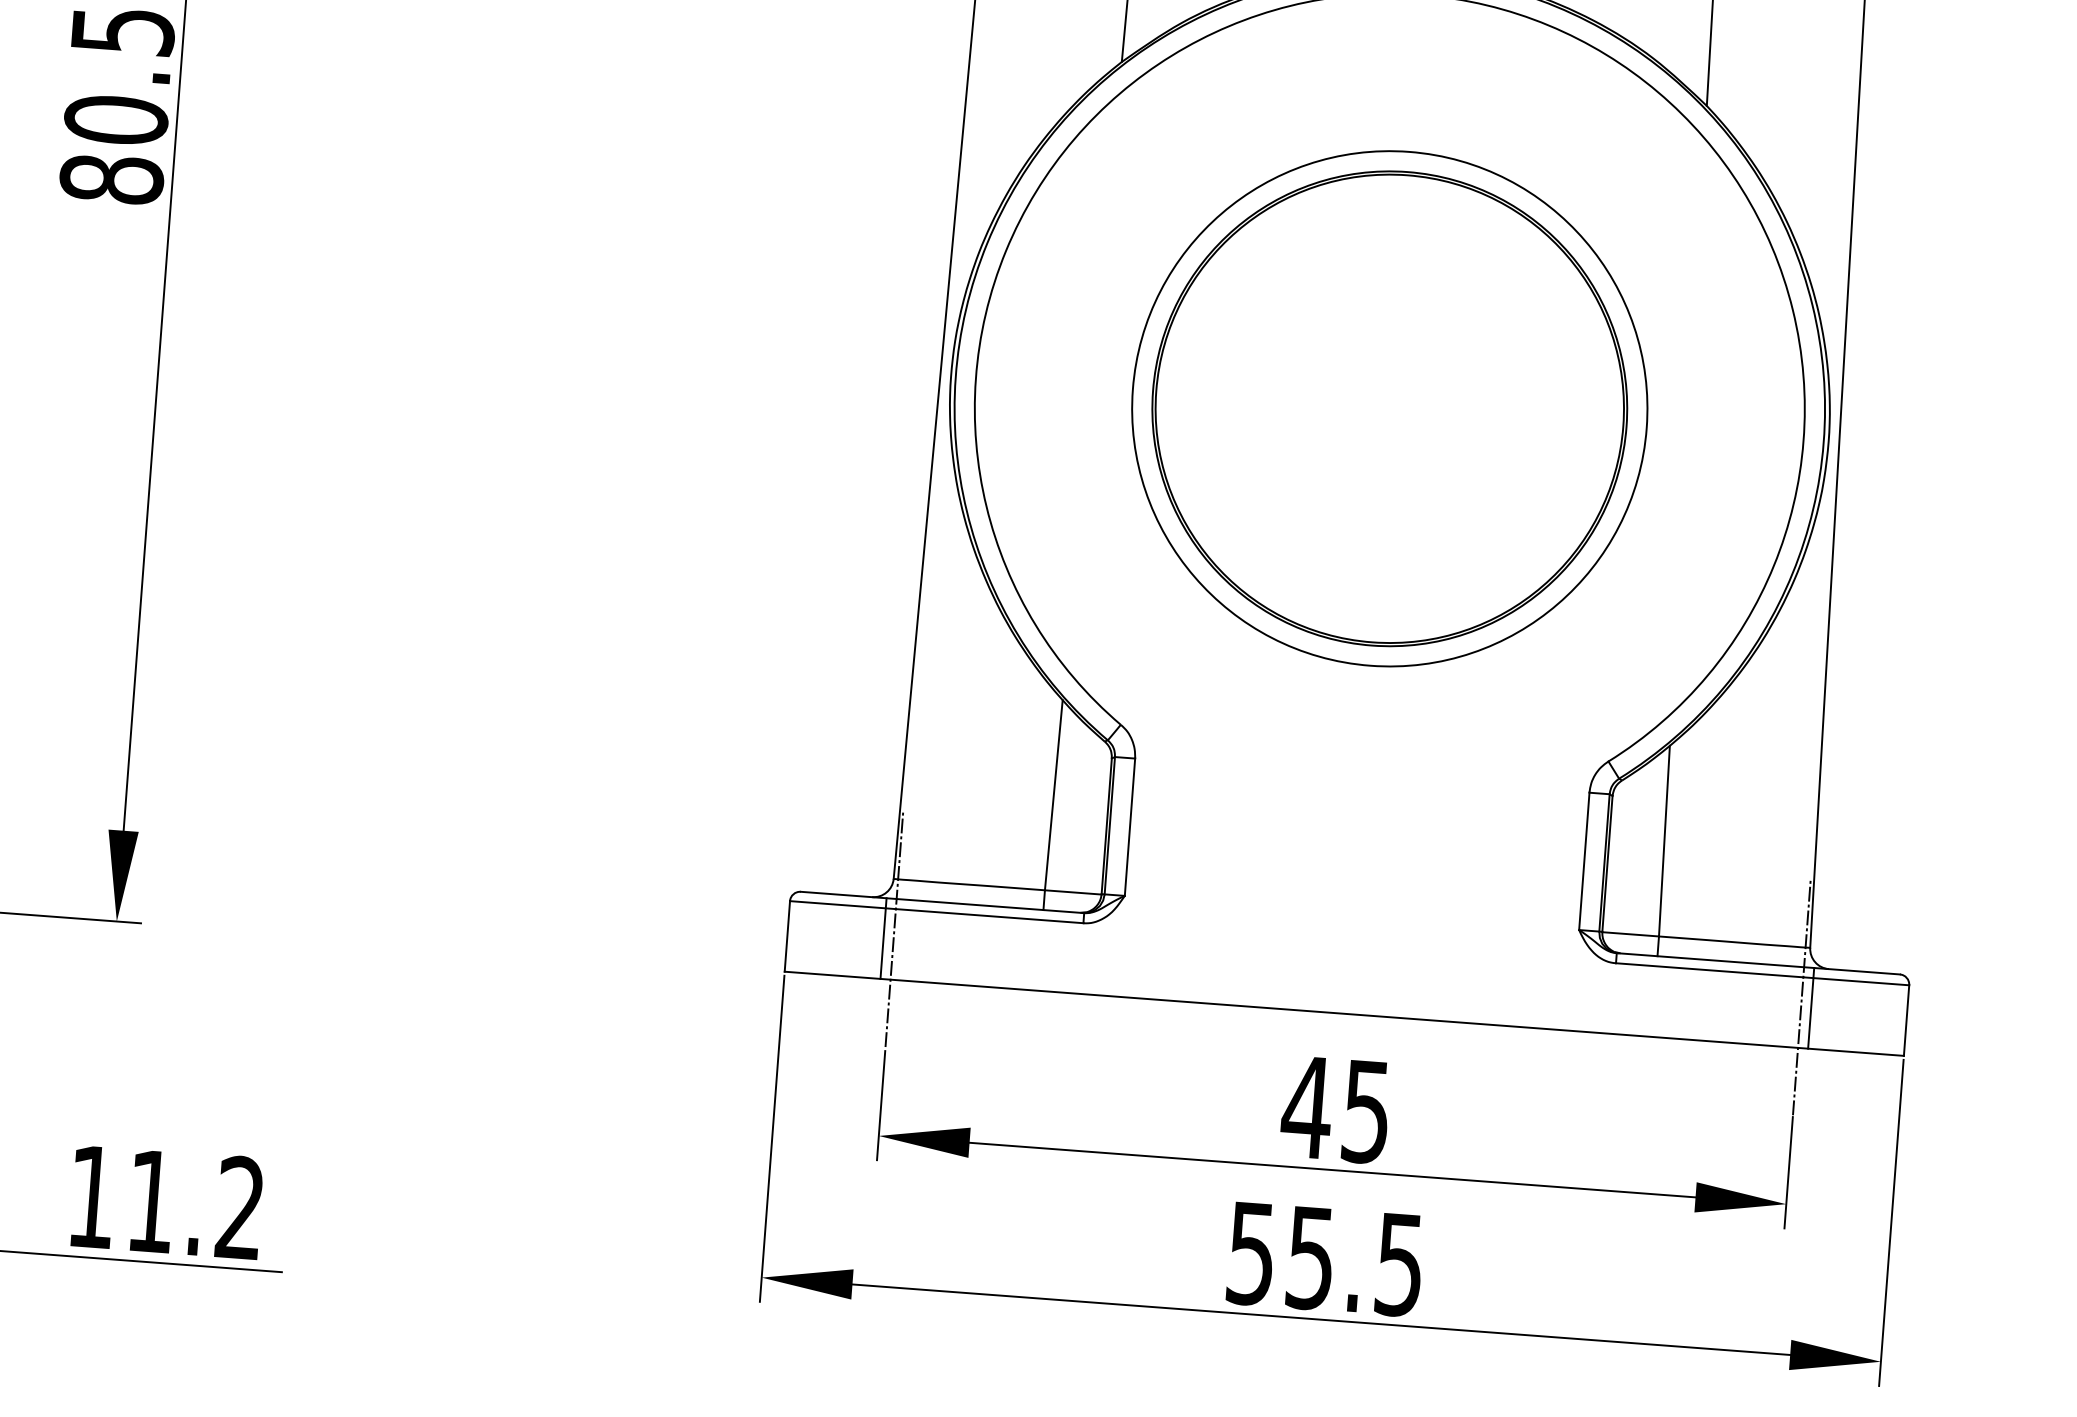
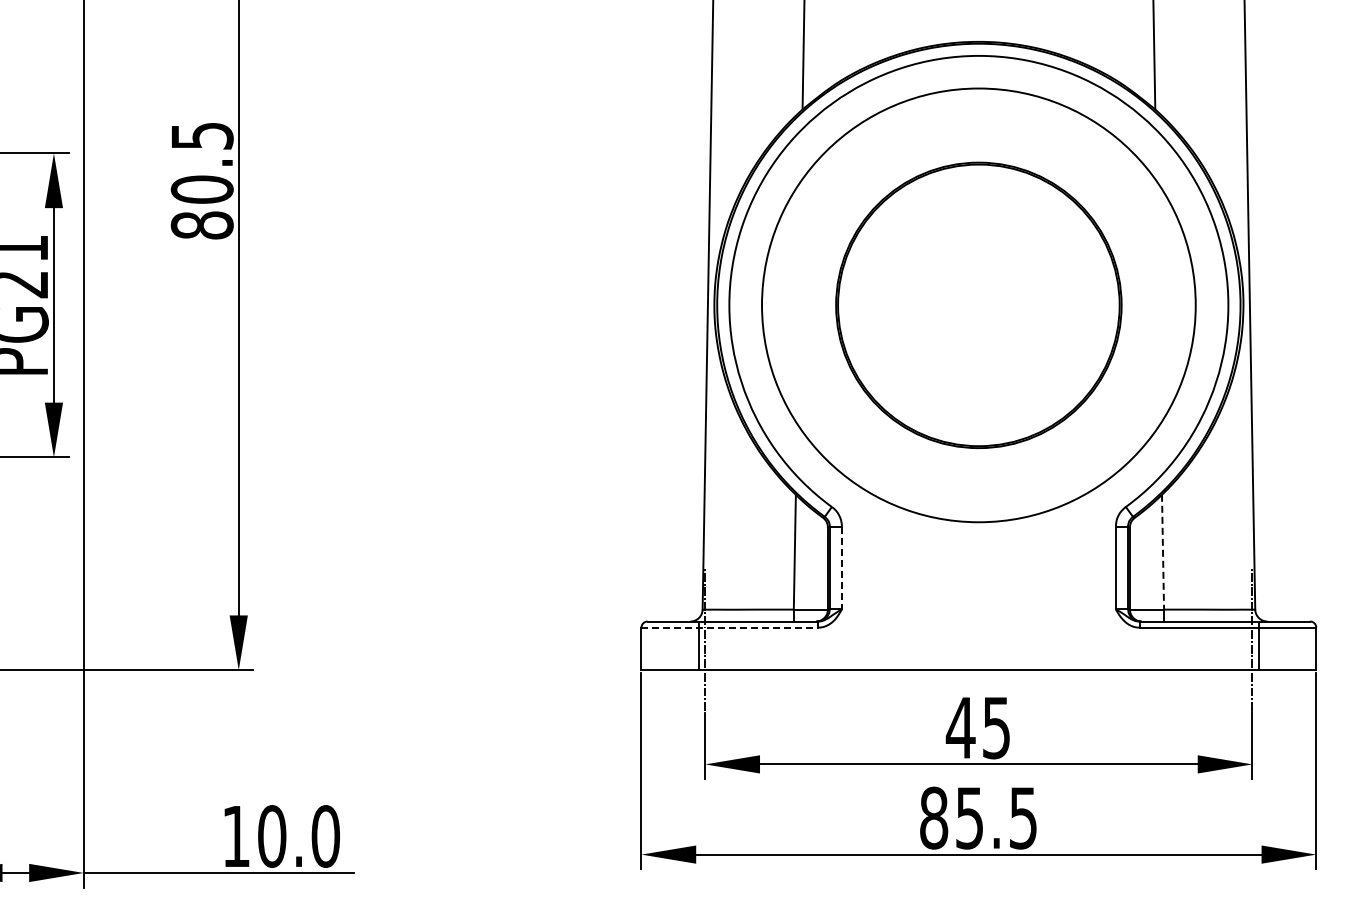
circle: (1389, 408) -> (978, 305), size x1.4
line: (1129, 828) -> (841, 568), solid -> dashed
line: (1665, 841) -> (1163, 552), solid -> dashed
line: (937, 912) -> (730, 627), solid -> dashed
text: (196, 1204) -> (299, 836), 11.2 -> 10.0
text: (1252, 1252) -> (934, 817), 55.5 -> 85.5

